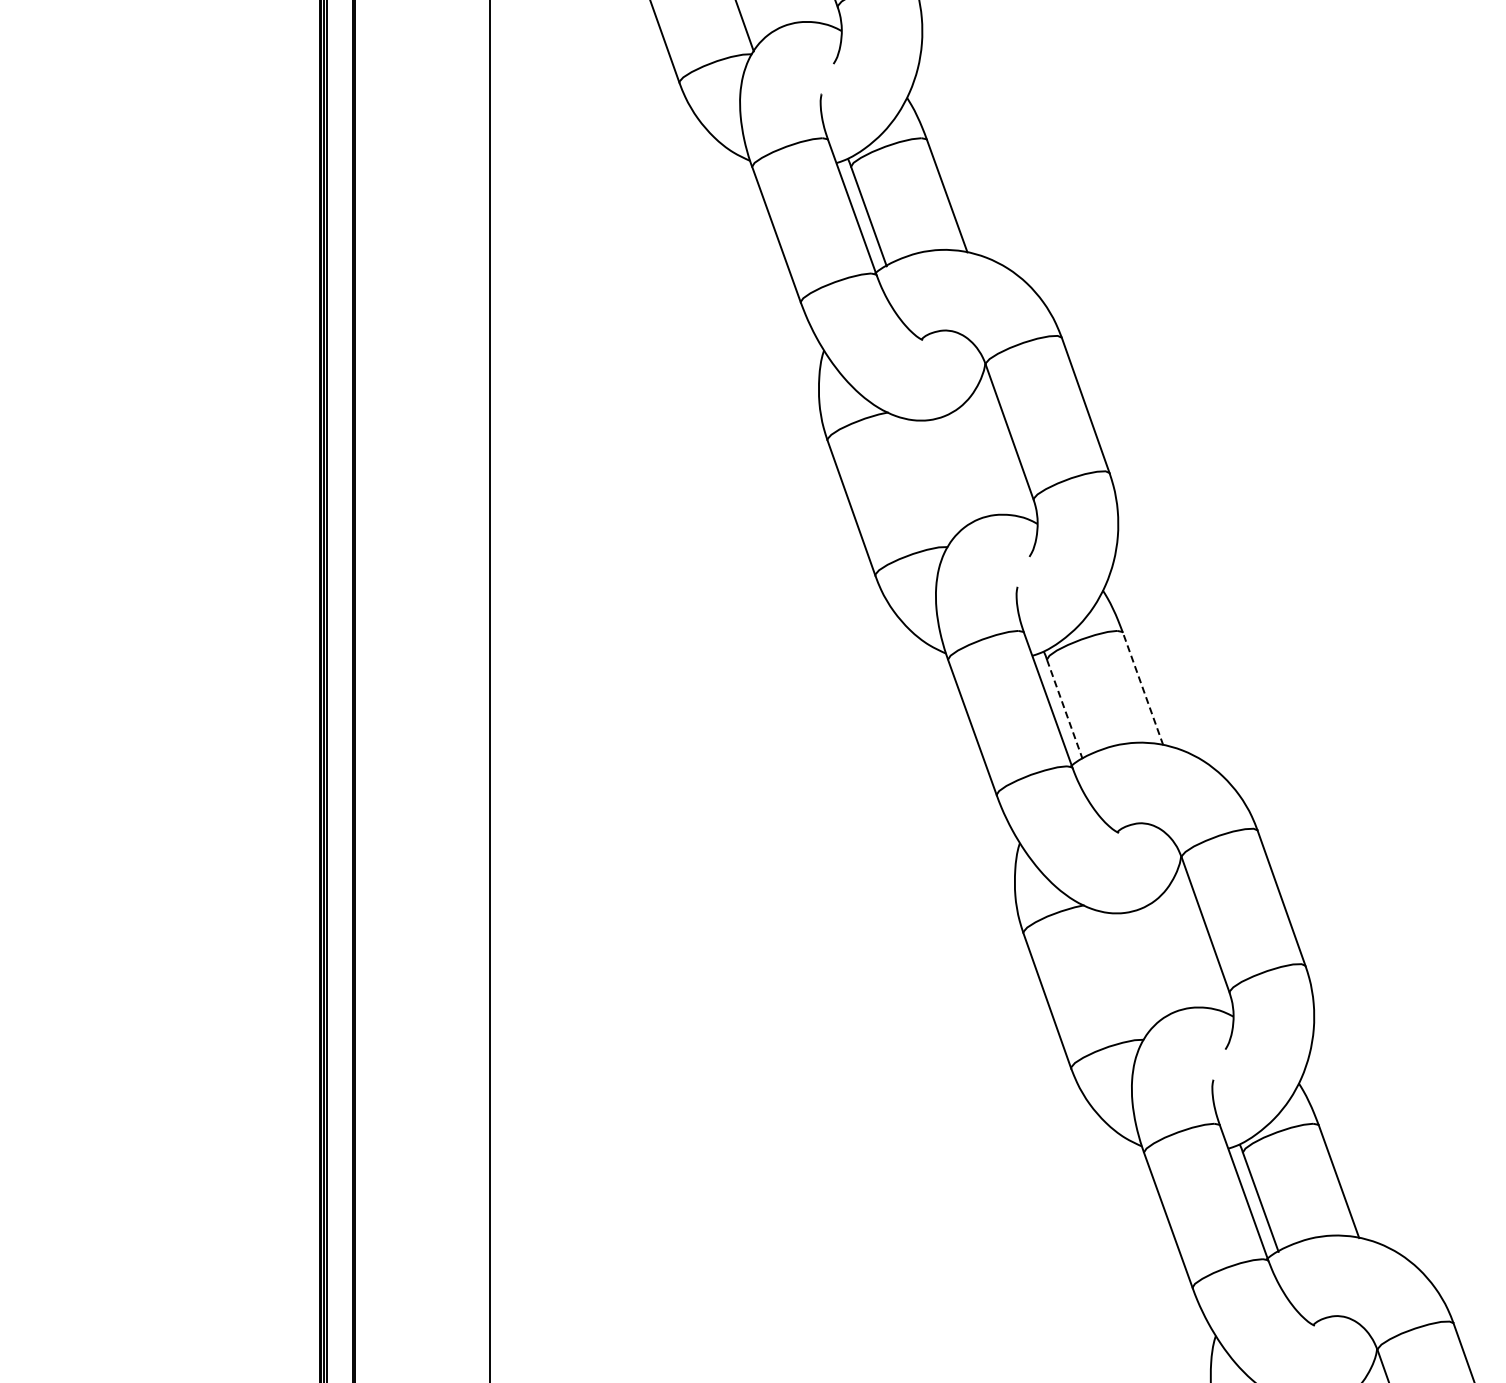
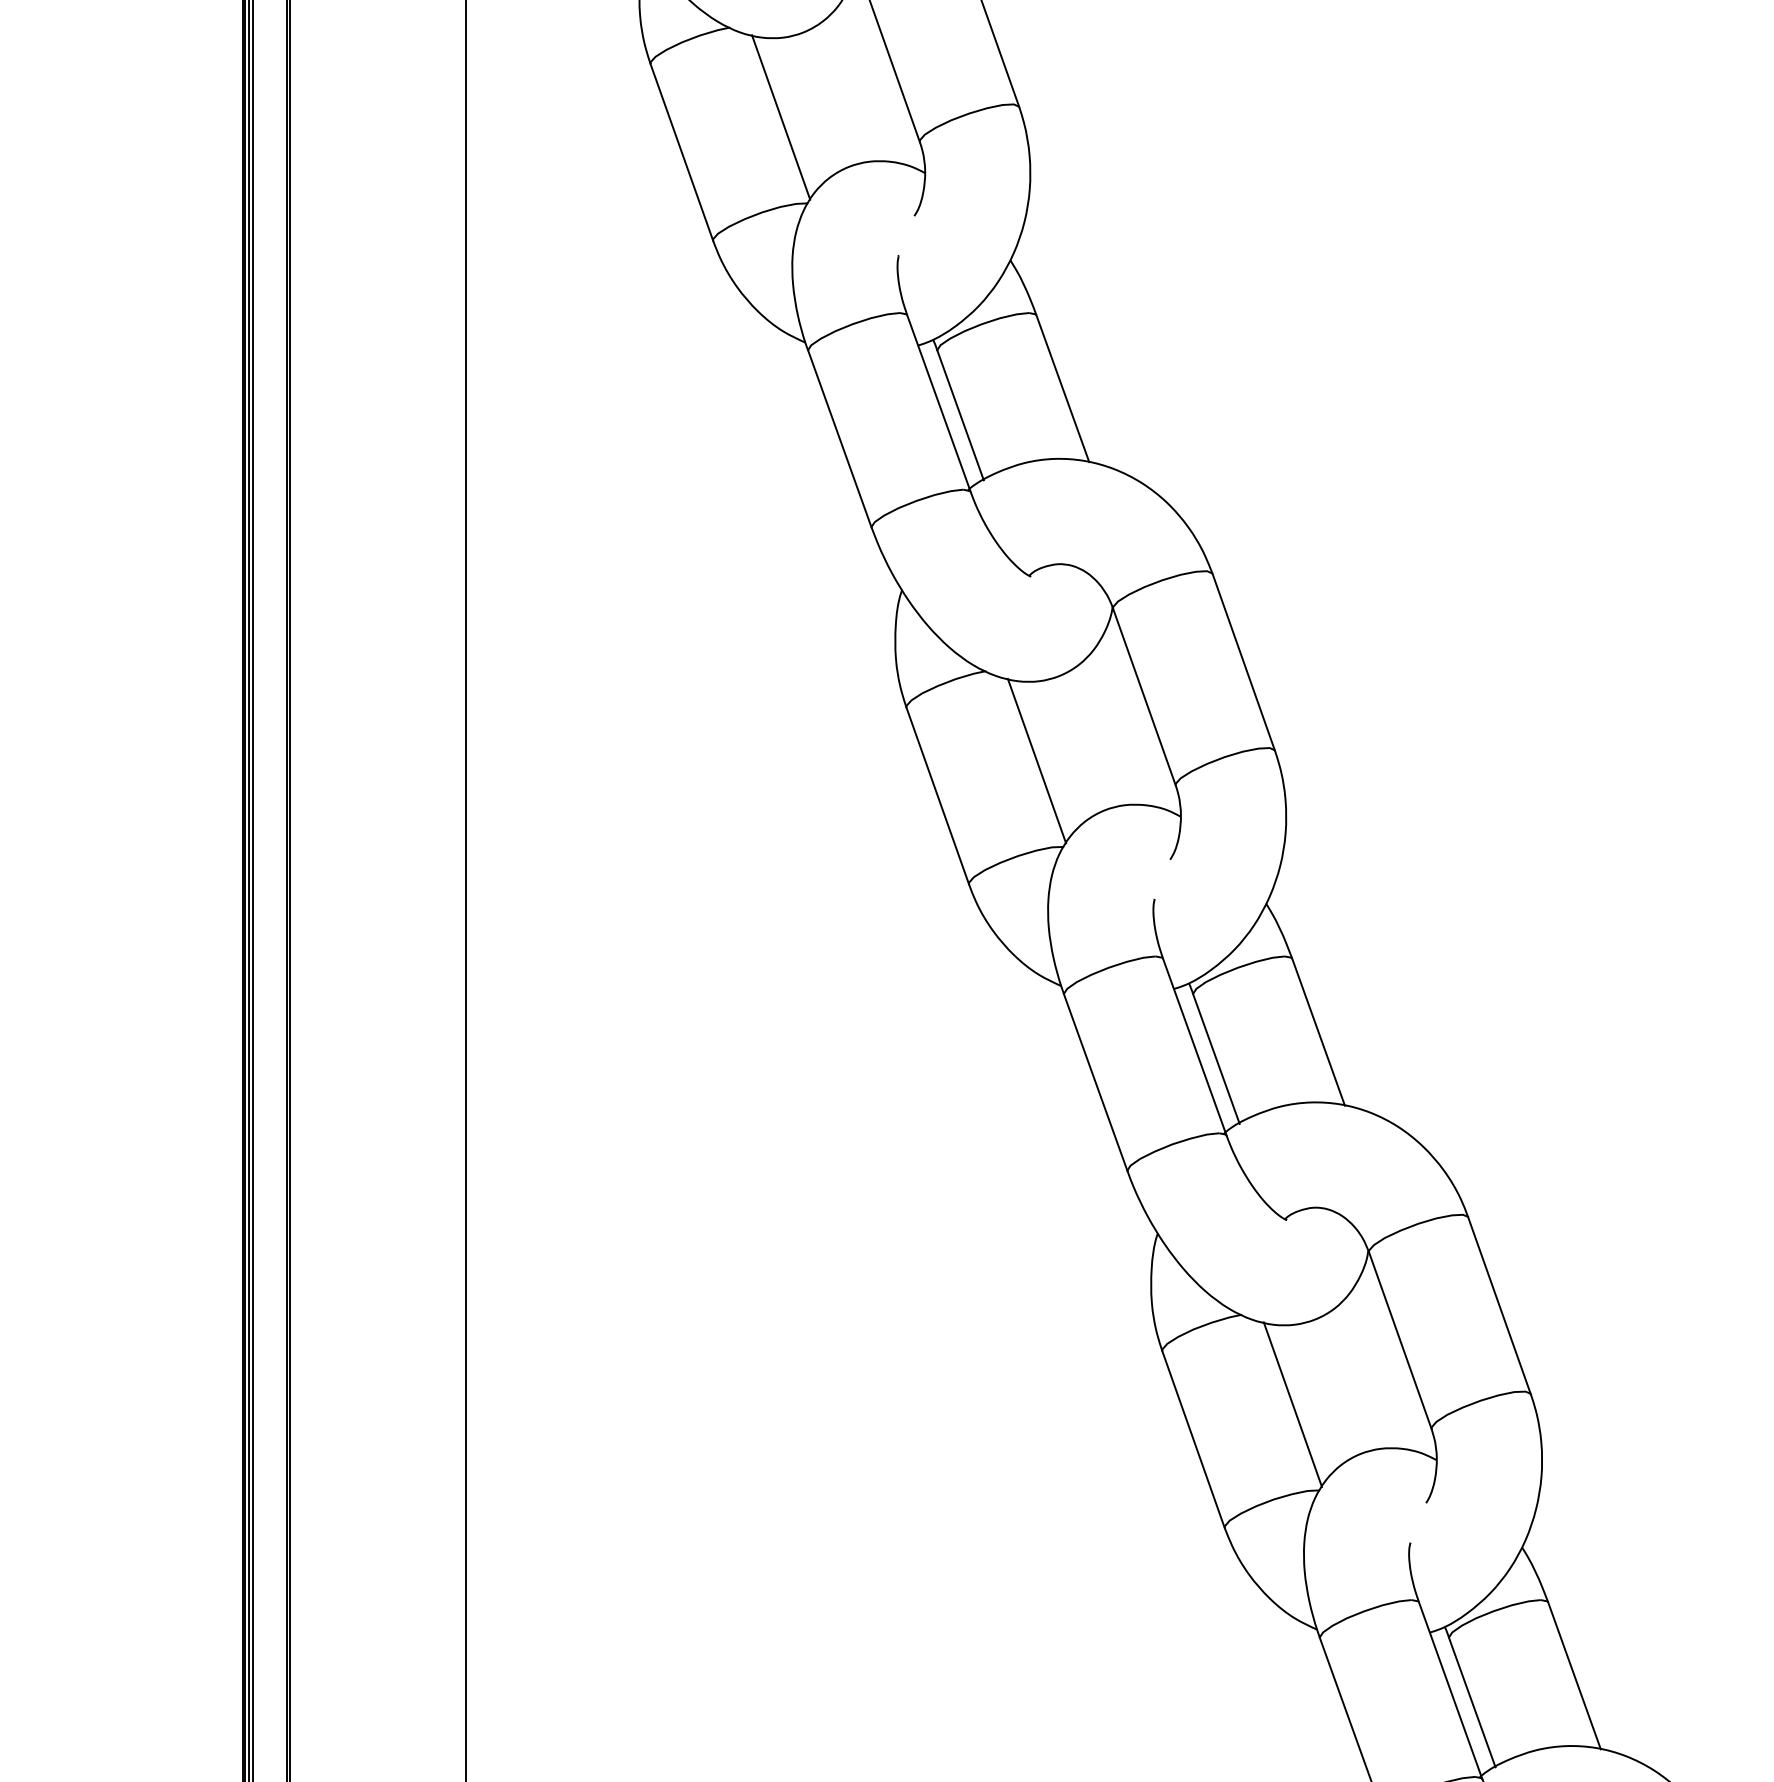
line: (927, 481) -> (1037, 761), added
line: (1143, 689) -> (1319, 1032), dashed -> solid
line: (1064, 709) -> (1215, 1059), dashed -> solid
line: (1123, 974) -> (1293, 1405), added

